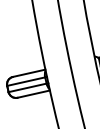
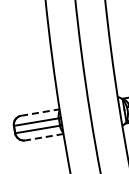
line: (29, 73) -> (40, 112), solid -> dashed
line: (32, 94) -> (43, 137), solid -> dashed

